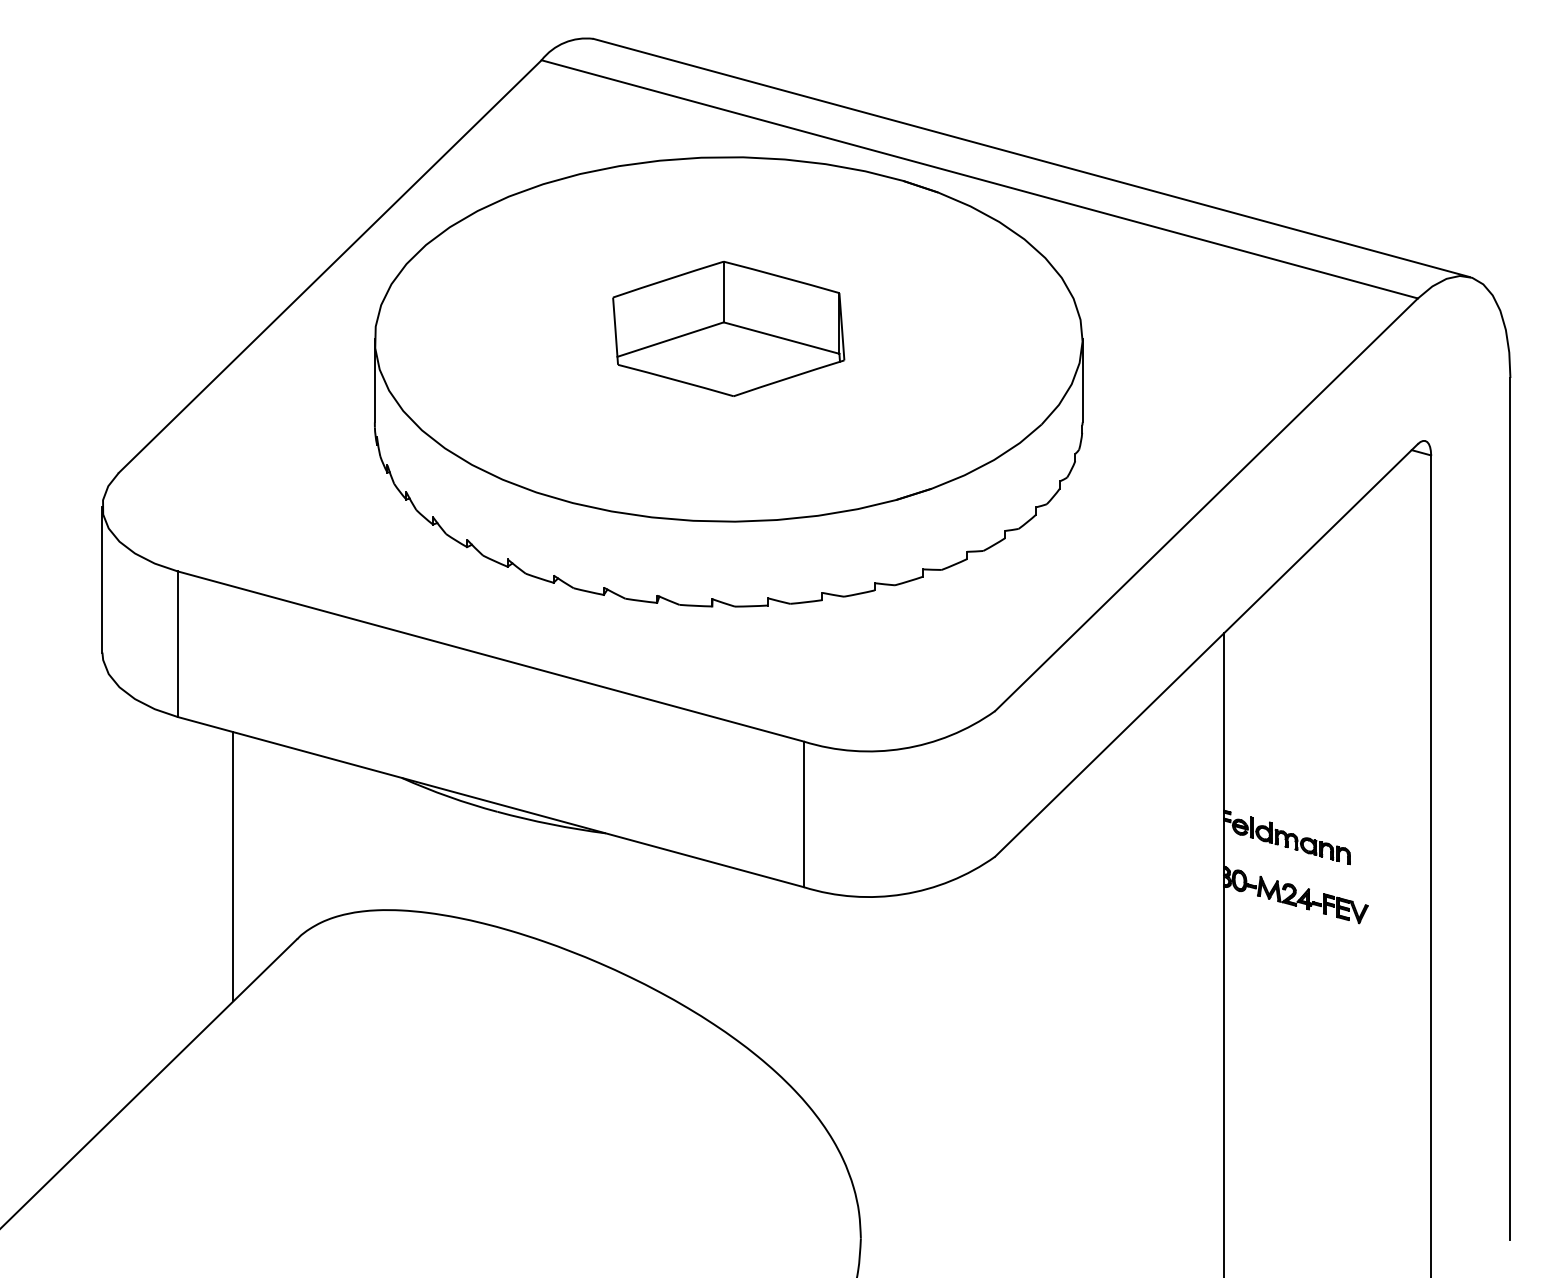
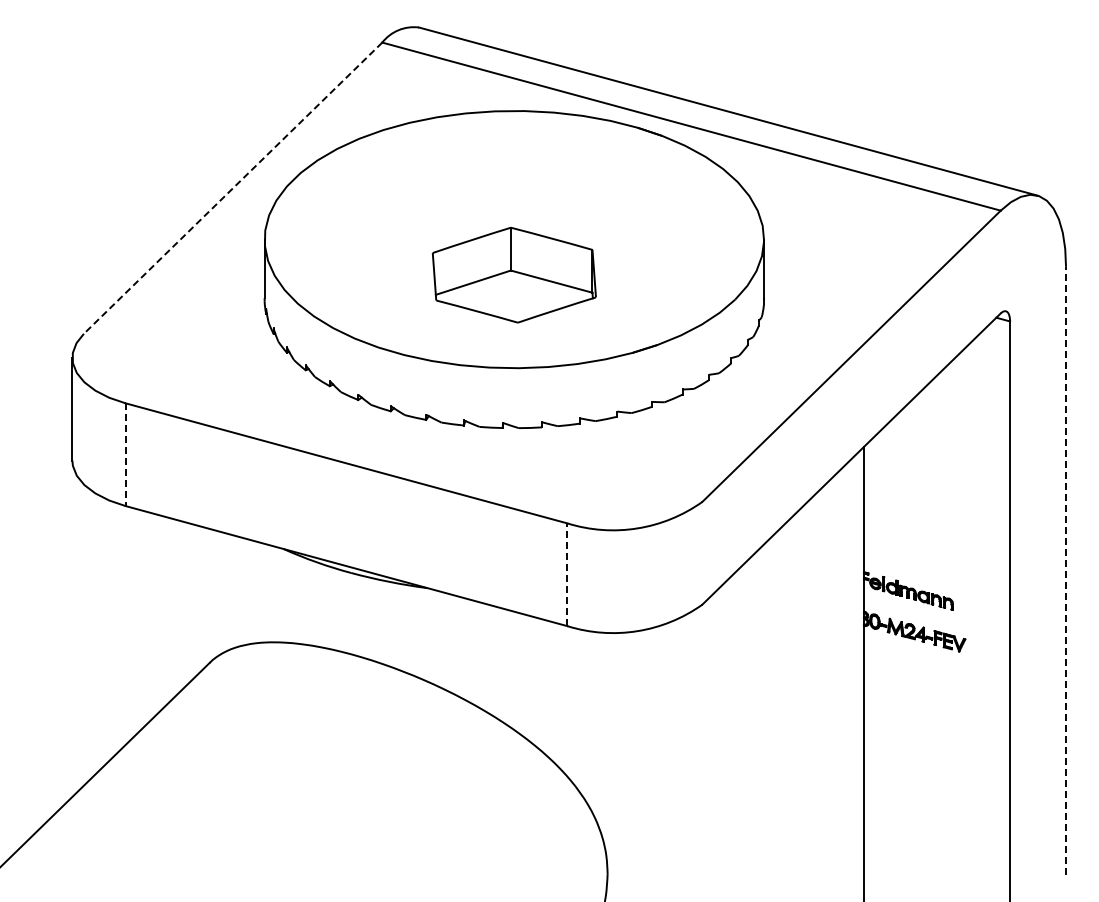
line: (329, 267) -> (232, 188), solid -> dashed
part: (727, 329) -> (513, 275), moved
line: (177, 645) -> (125, 455), solid -> dashed
line: (1511, 808) -> (1066, 570), solid -> dashed
line: (804, 813) -> (567, 574), solid -> dashed
line: (232, 866) -> (164, 611), removed

